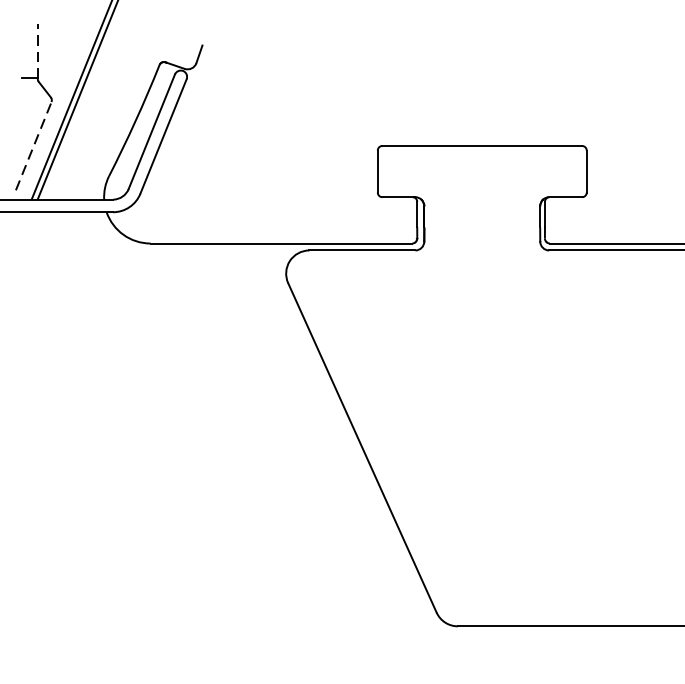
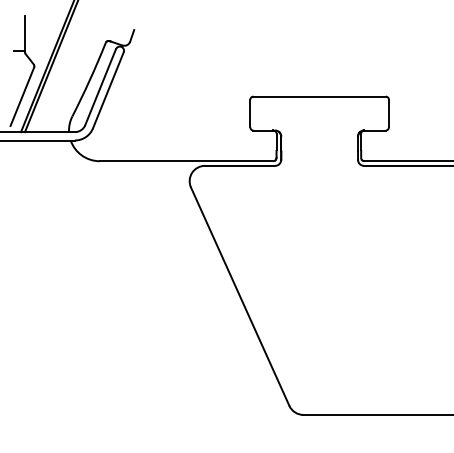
line: (38, 50) -> (25, 33), dashed -> solid
line: (33, 145) -> (22, 96), dashed -> solid

